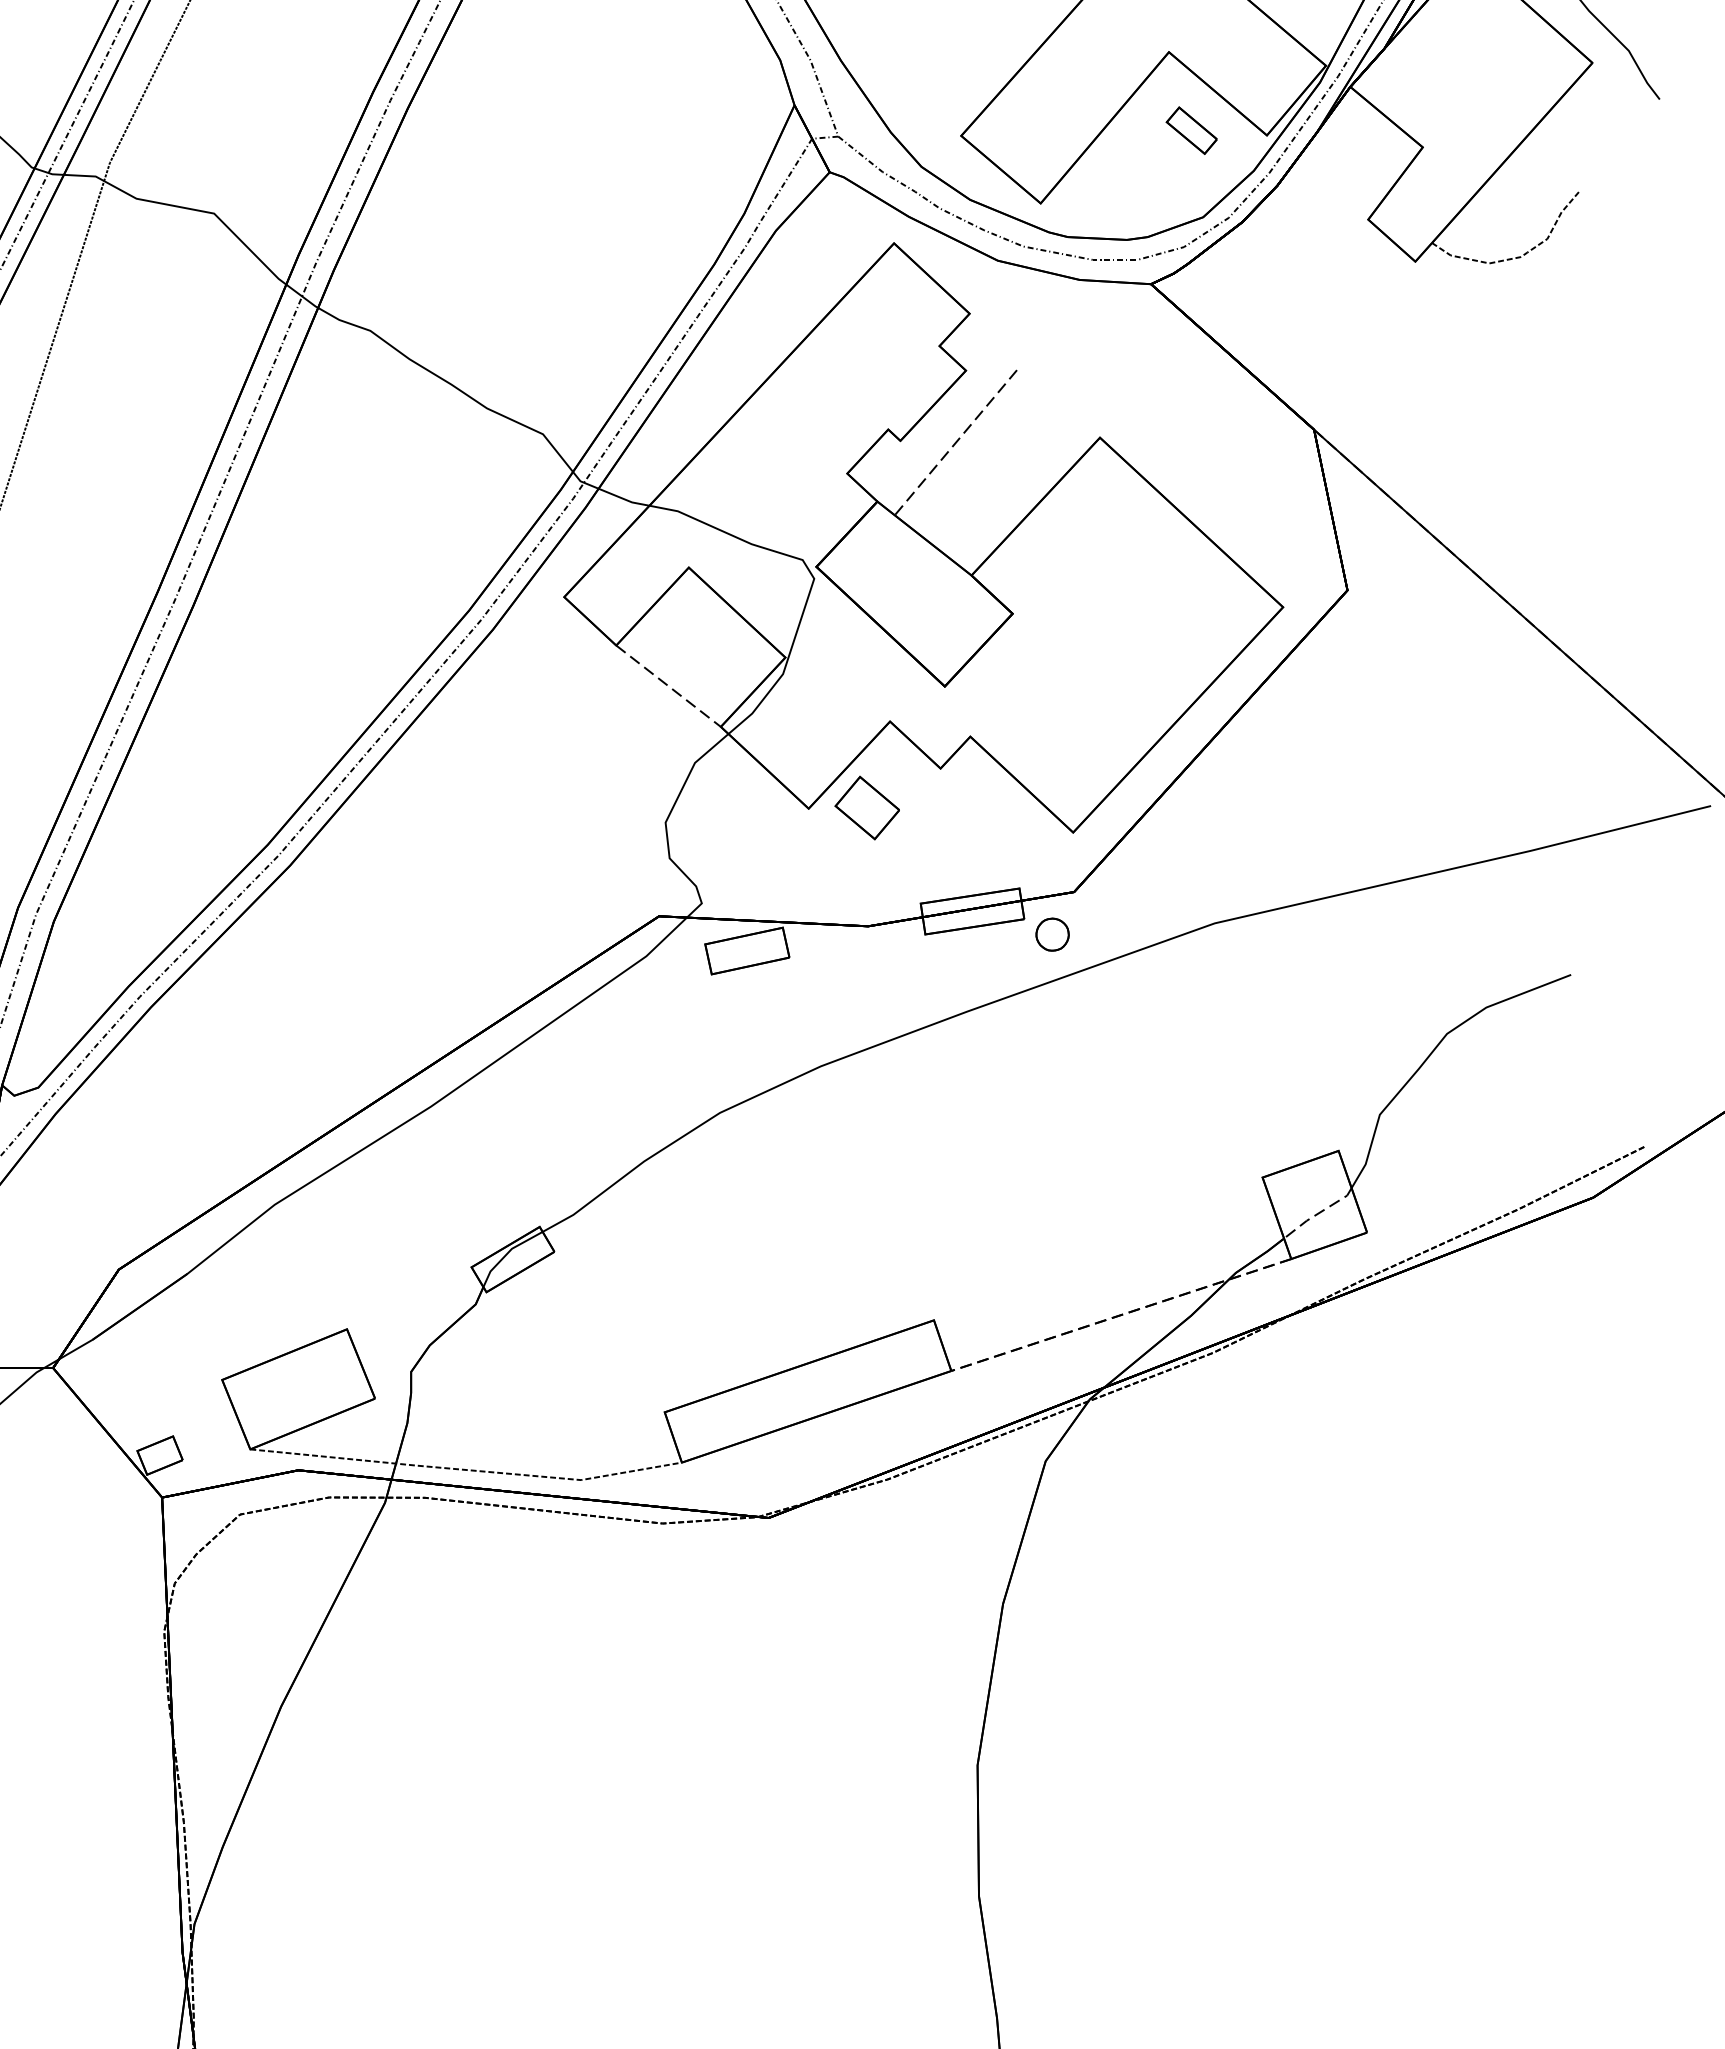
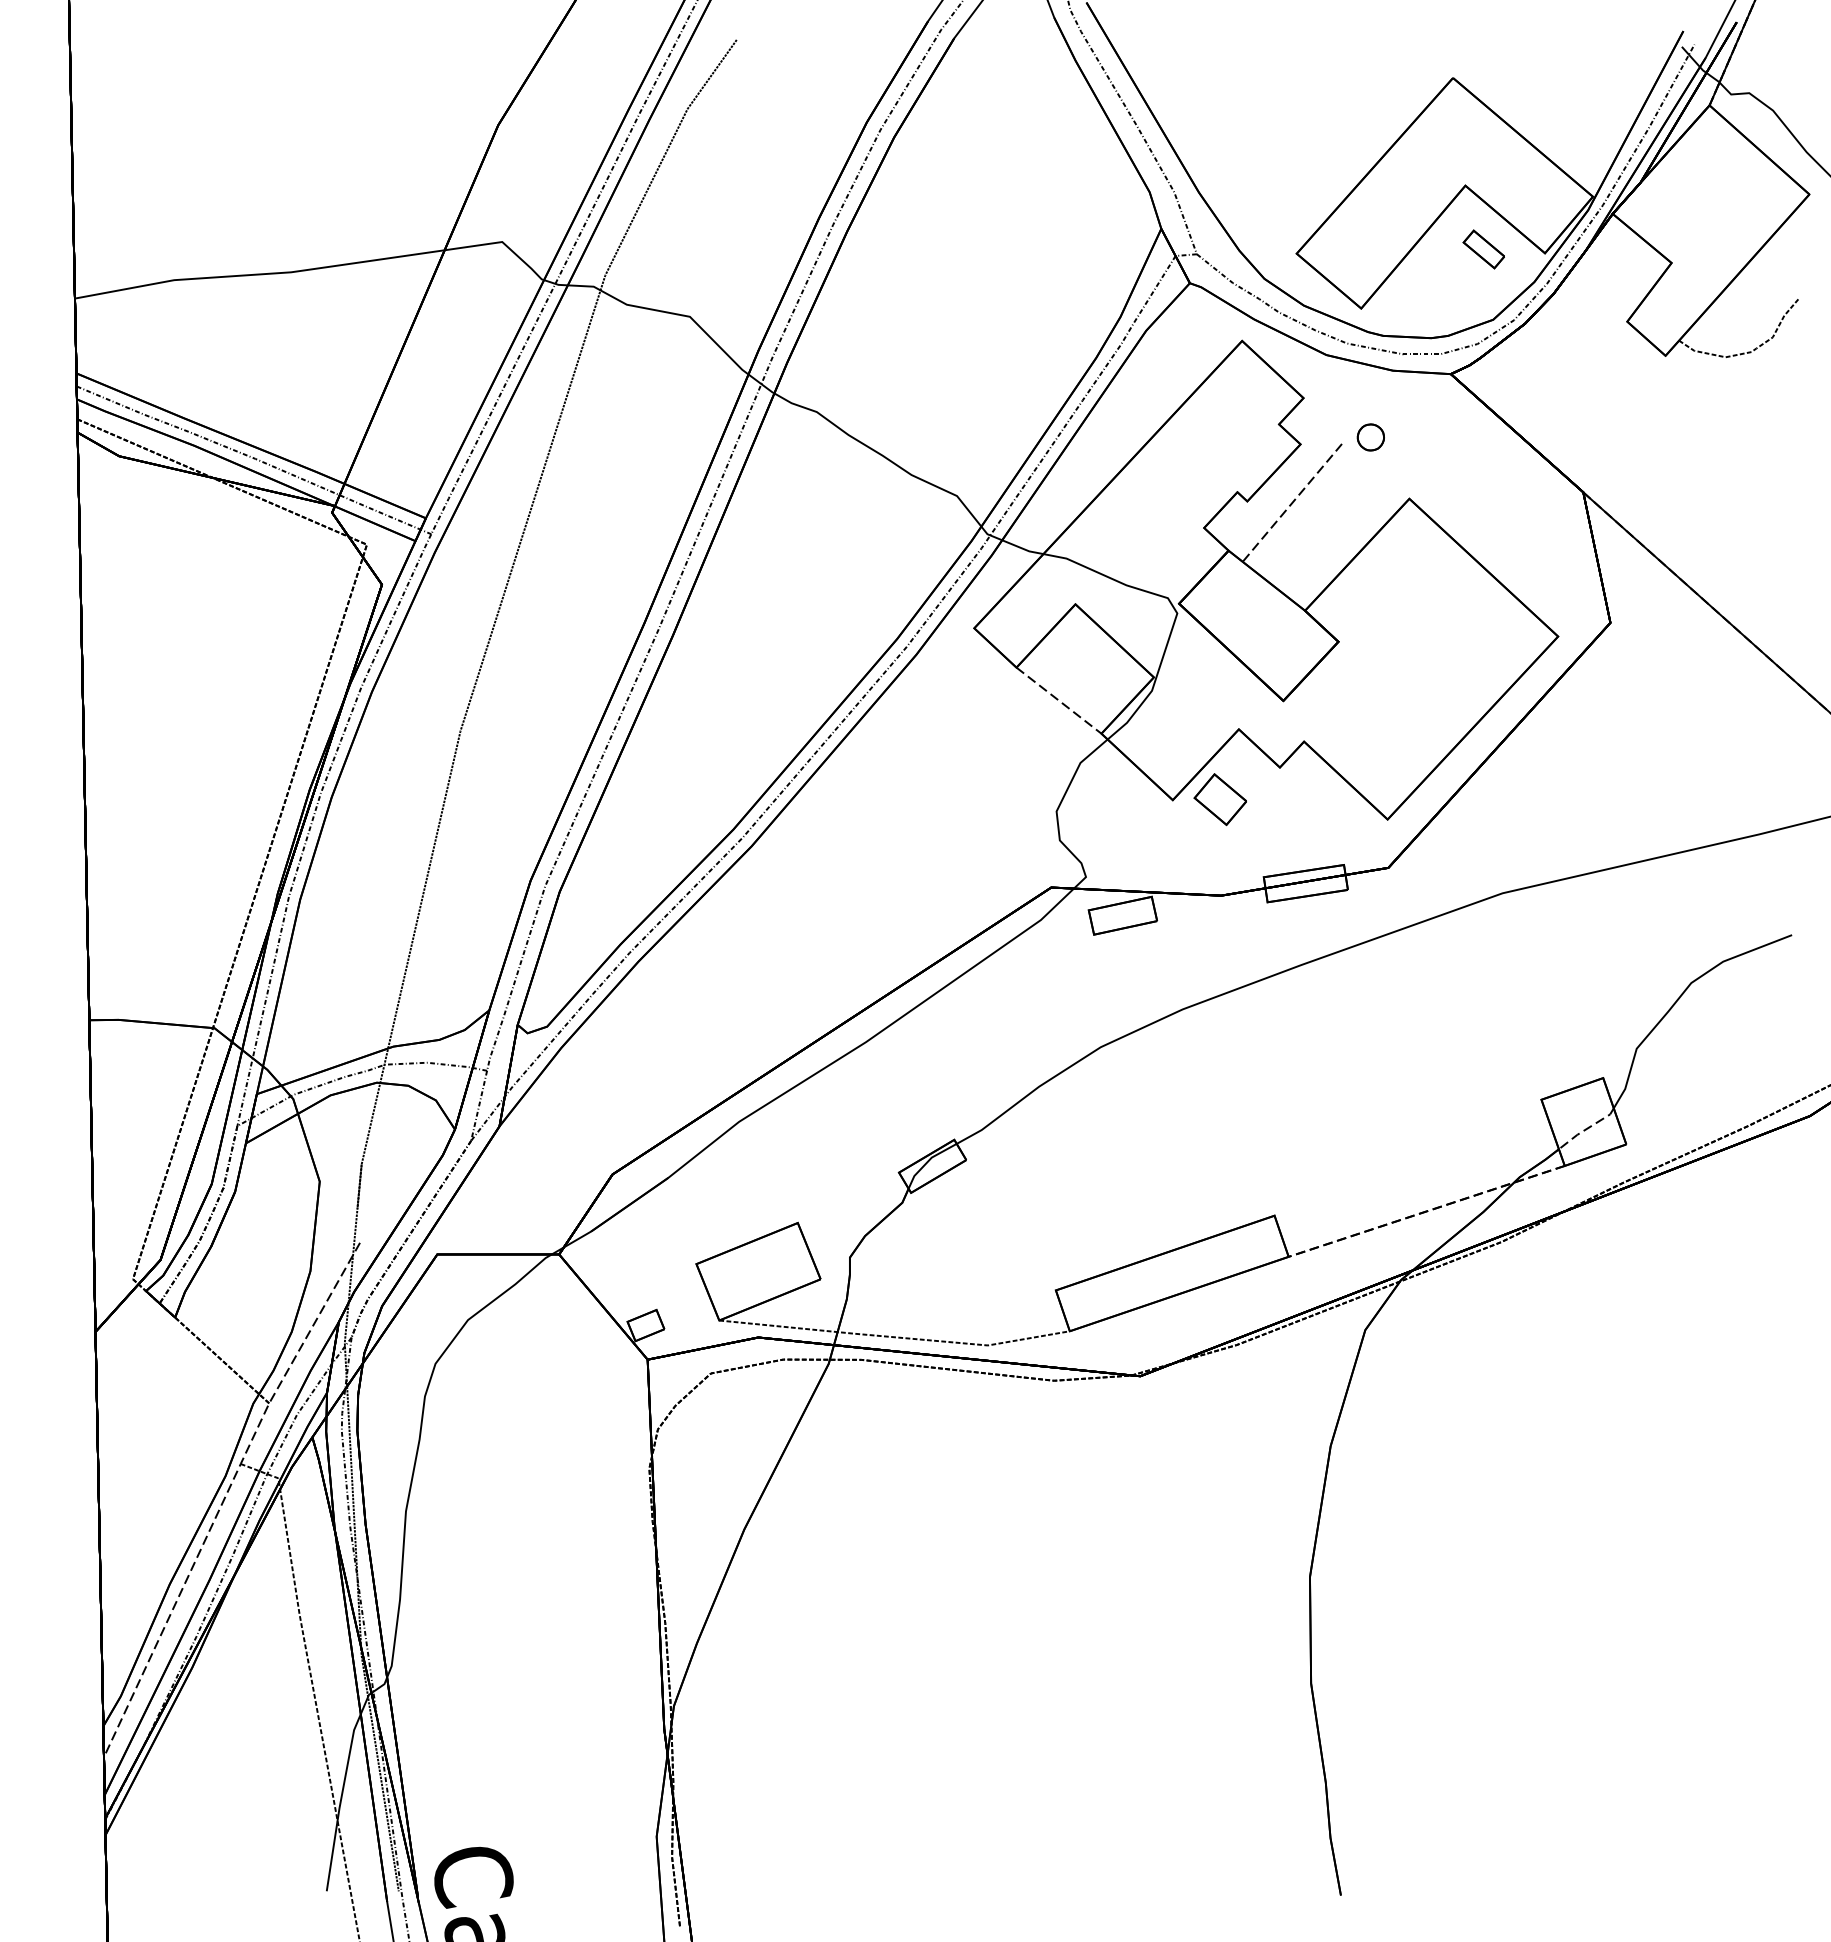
part: (1052, 934) -> (1370, 437), moved

